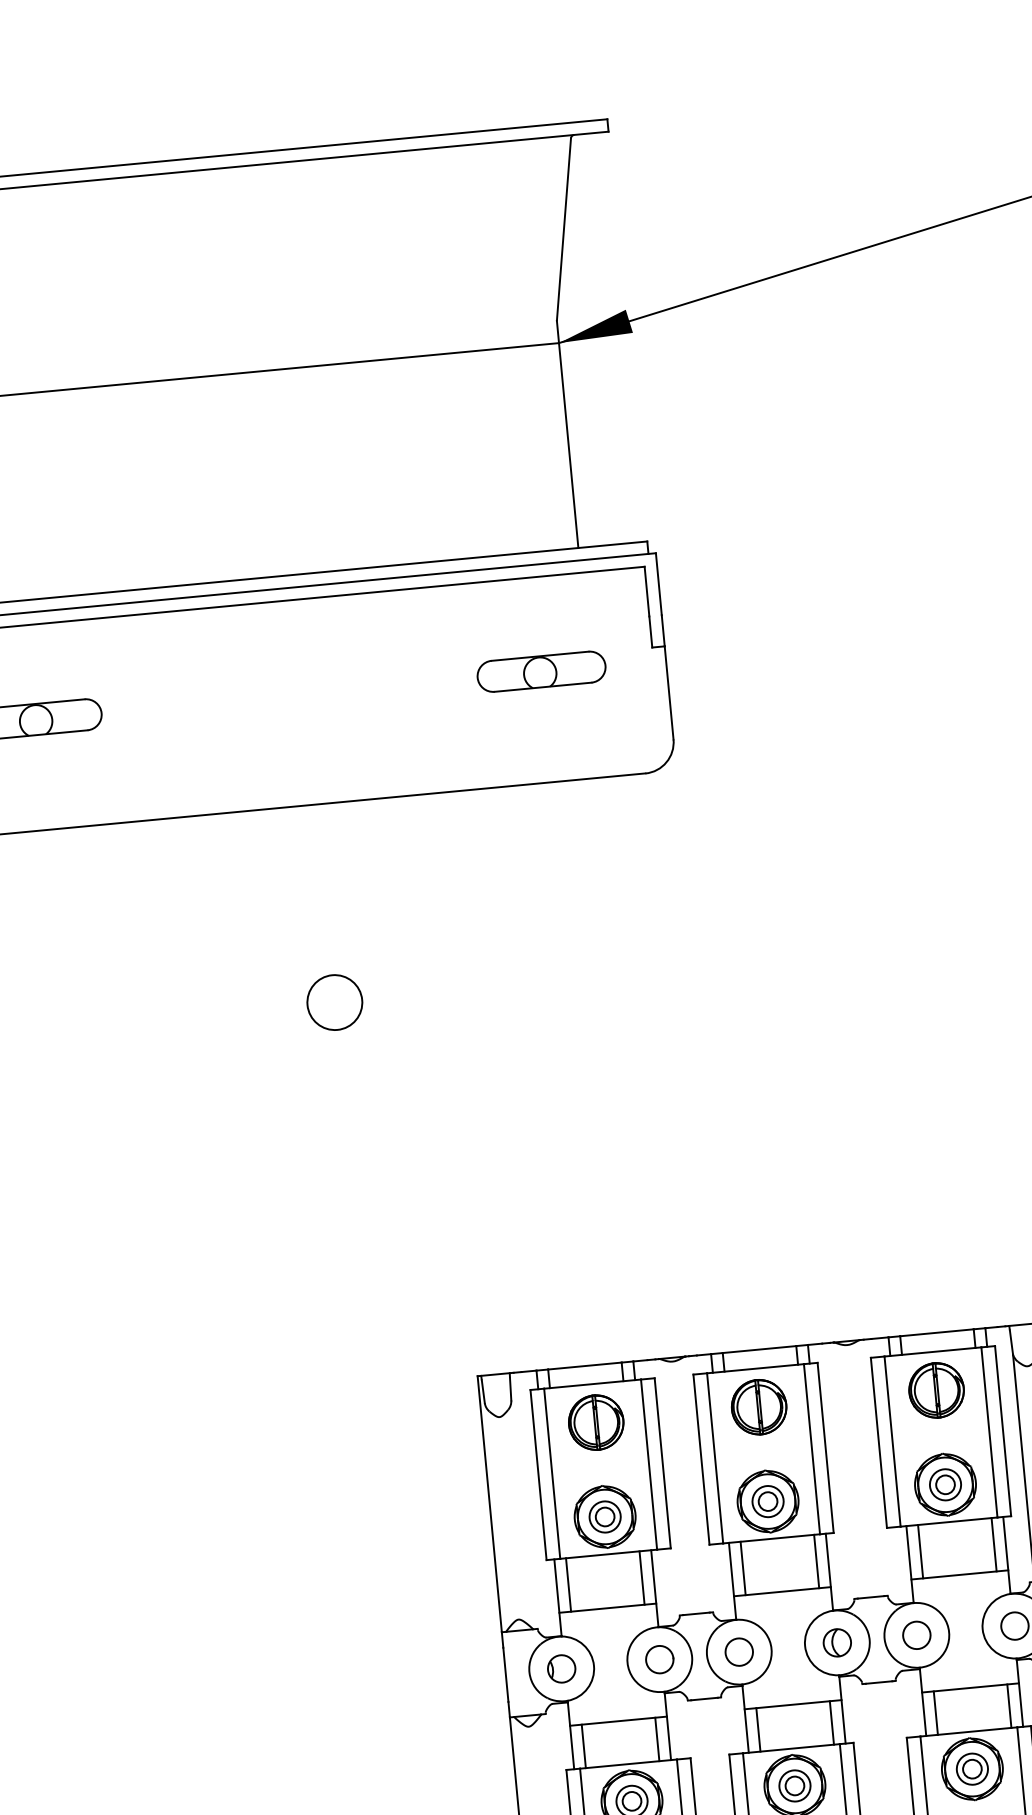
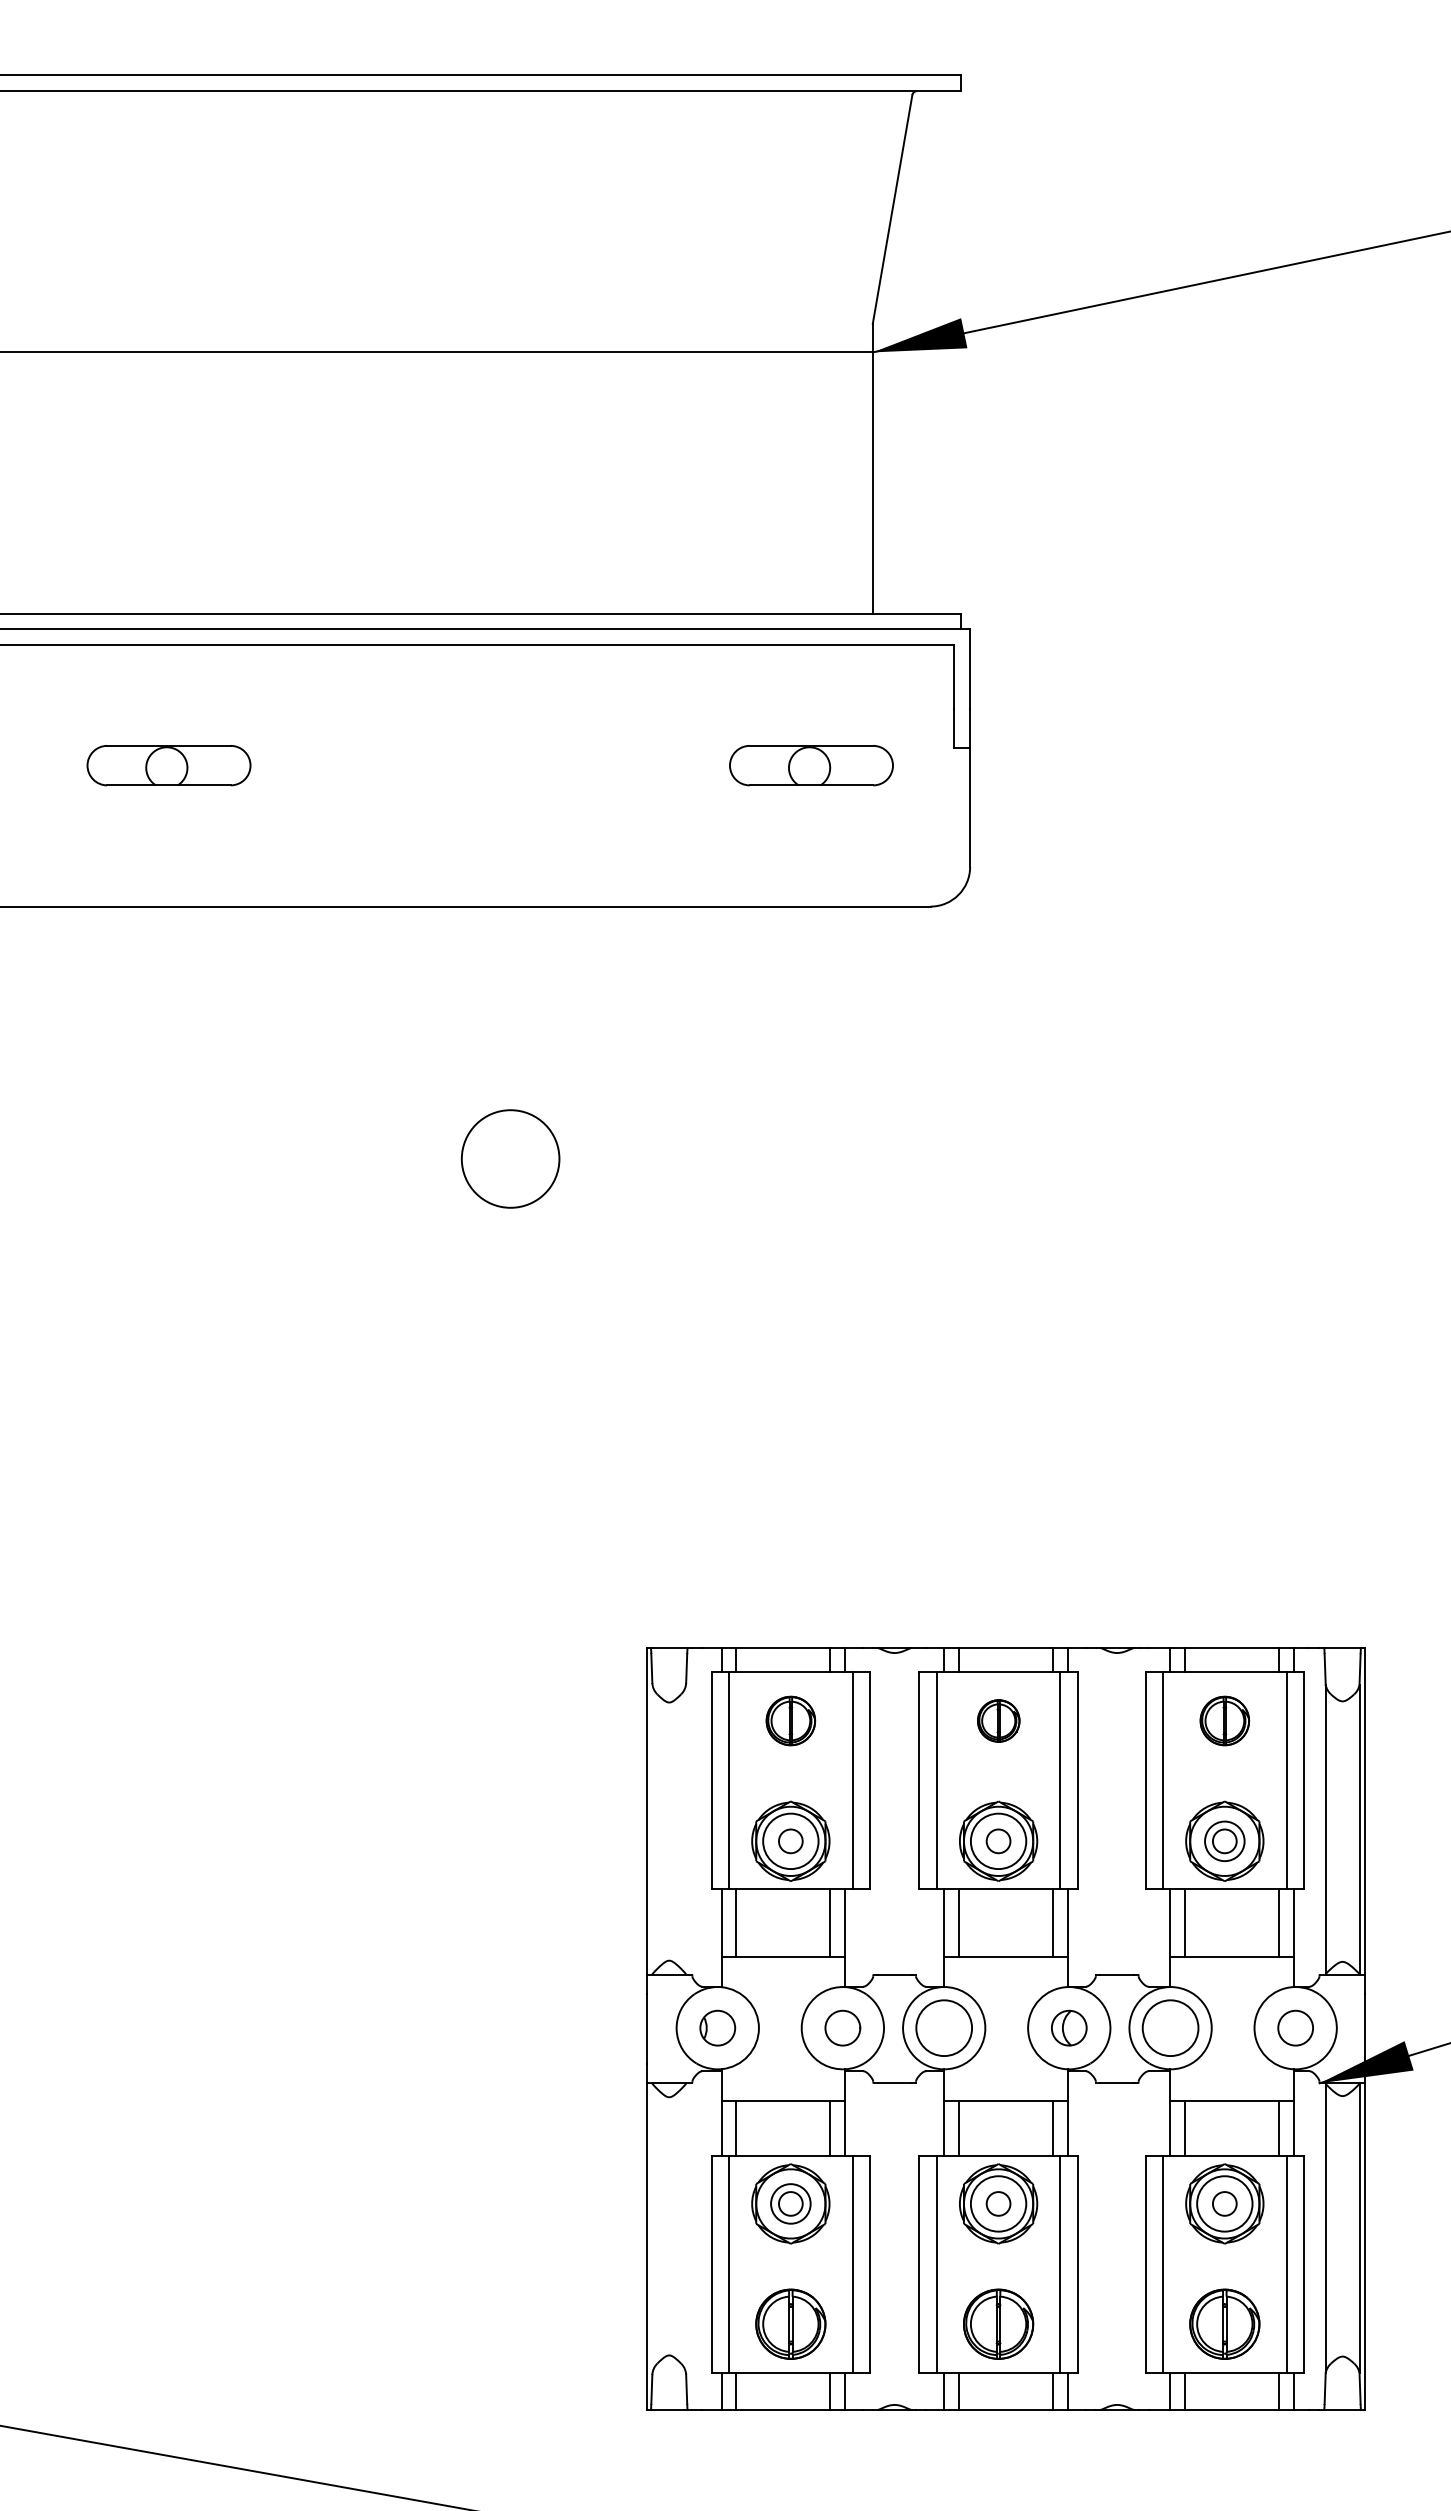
circle: (334, 1002) -> (510, 1158), size x1.4
part: (936, 1390) -> (1224, 1720), size x0.7
part: (759, 1406) -> (998, 1720), size x0.6
part: (595, 1422) -> (790, 1720), size x0.7
circle: (768, 1501) -> (998, 1841), size x1.4
circle: (604, 1517) -> (790, 1841), size x1.4
circle: (916, 1634) -> (1170, 2027), size x1.6
circle: (738, 1651) -> (943, 2027), size x1.6
circle: (972, 1768) -> (1224, 2203), size x1.4
circle: (794, 1785) -> (998, 2203), size x1.4

